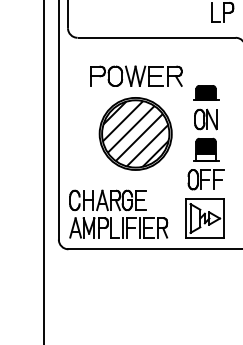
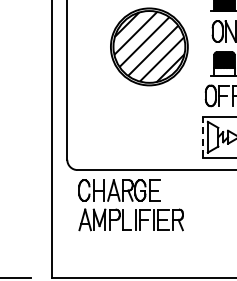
part: (118, 213) -> (130, 204), moved
line: (185, 218) -> (202, 137), solid -> dashed

